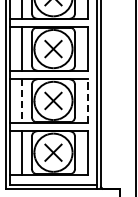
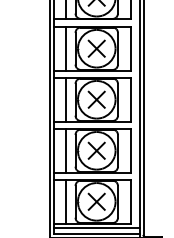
line: (22, 100) -> (66, 150), dashed -> solid
line: (87, 100) -> (130, 150), dashed -> solid
line: (53, 178) -> (96, 227), added

